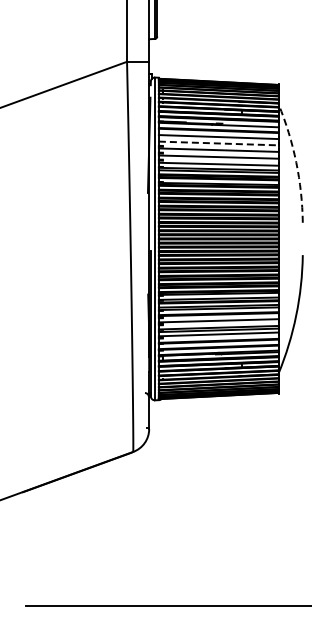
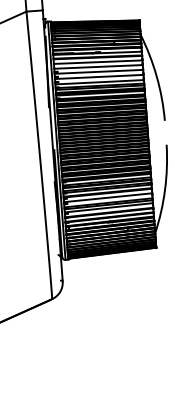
line: (218, 143) -> (98, 66), dashed -> solid
arc: (296, 162) -> (156, 76), dashed -> solid

